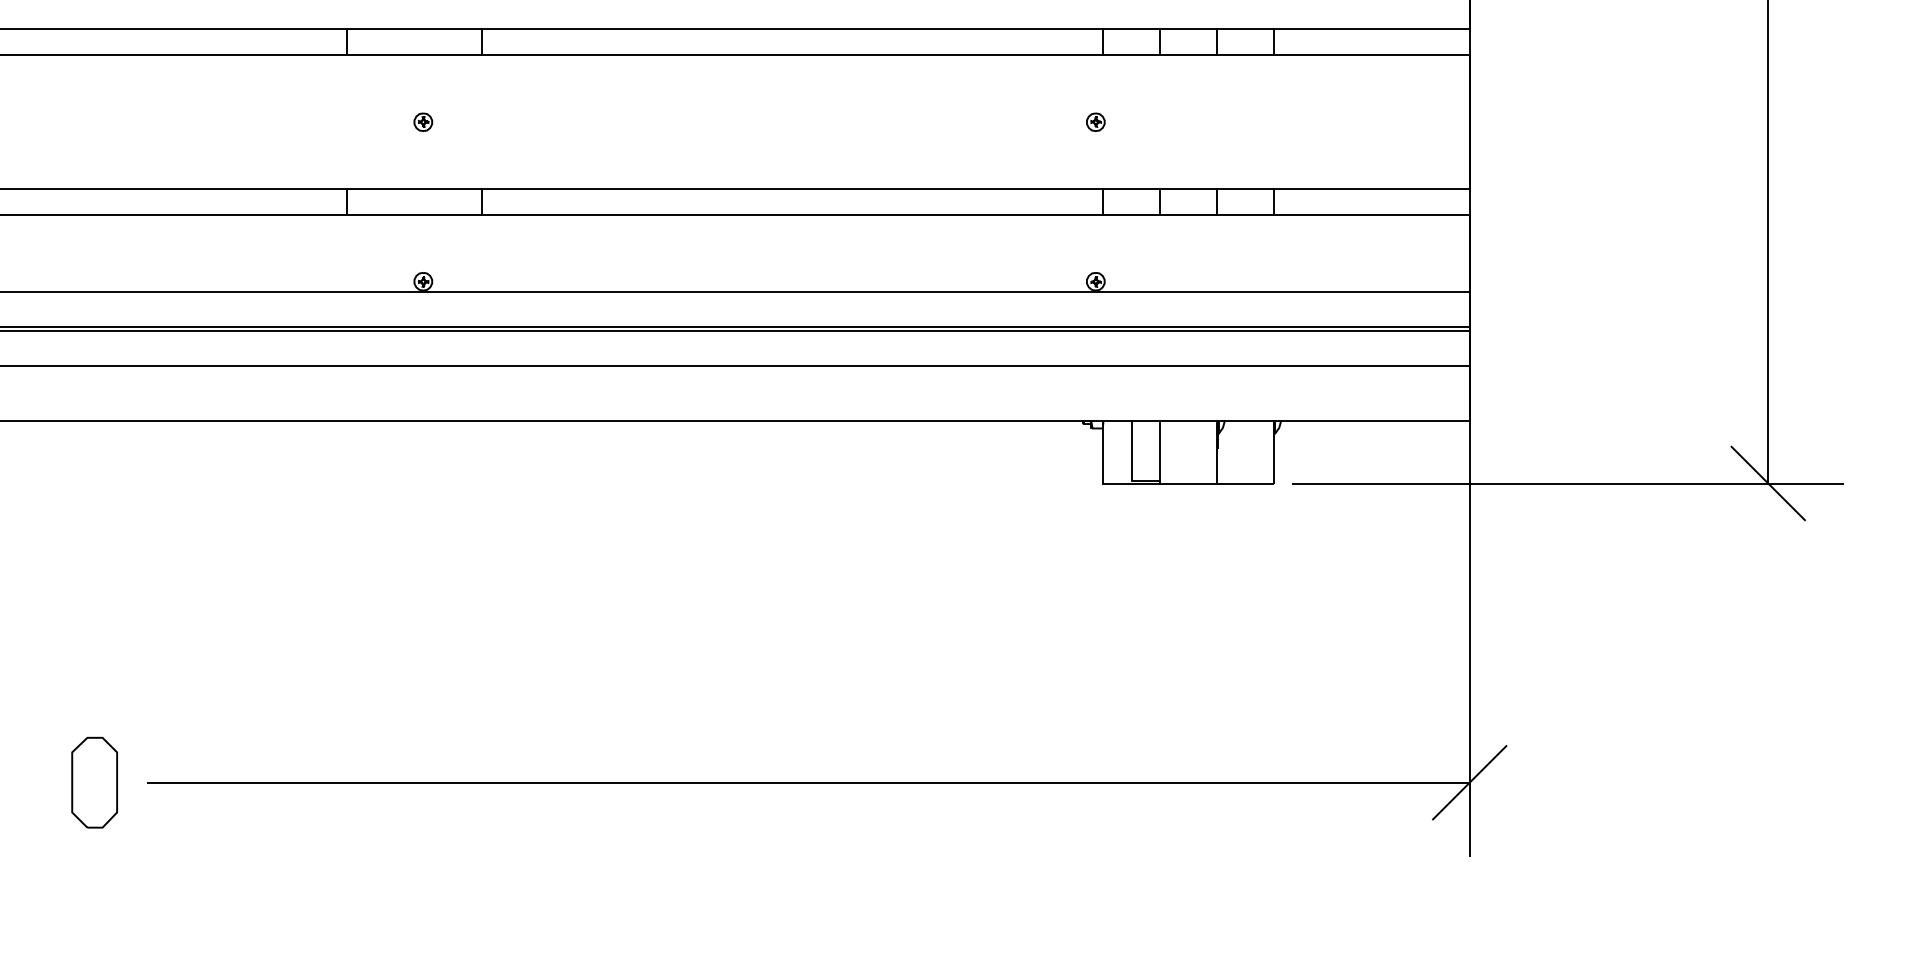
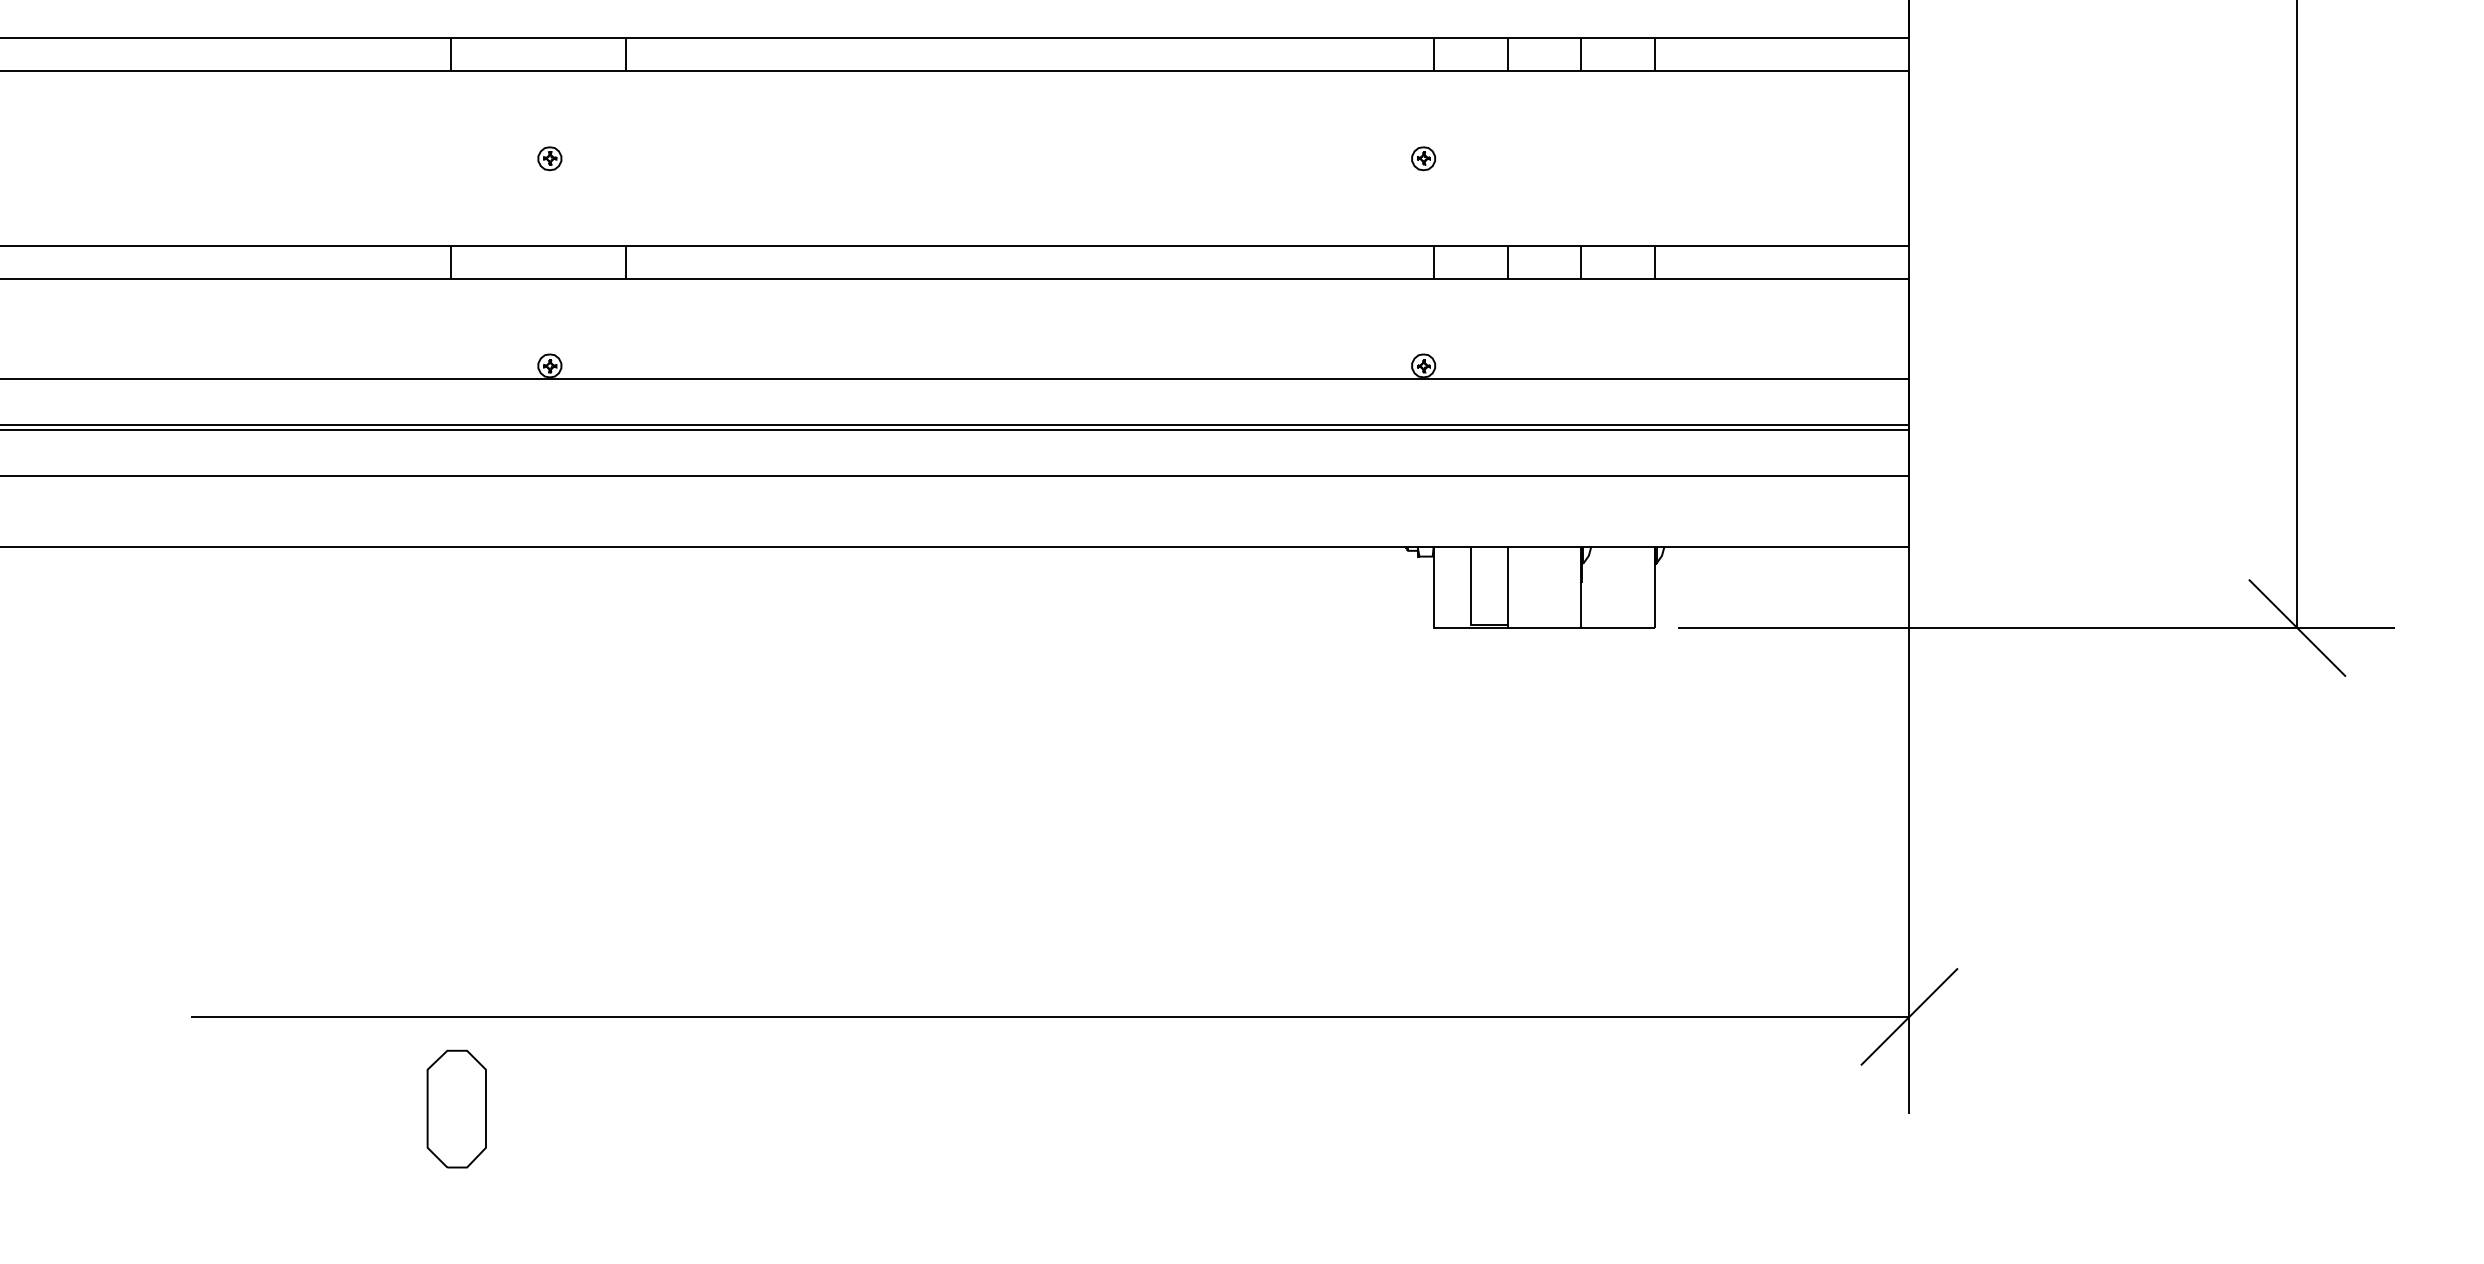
part: (94, 782) -> (456, 1108), moved

